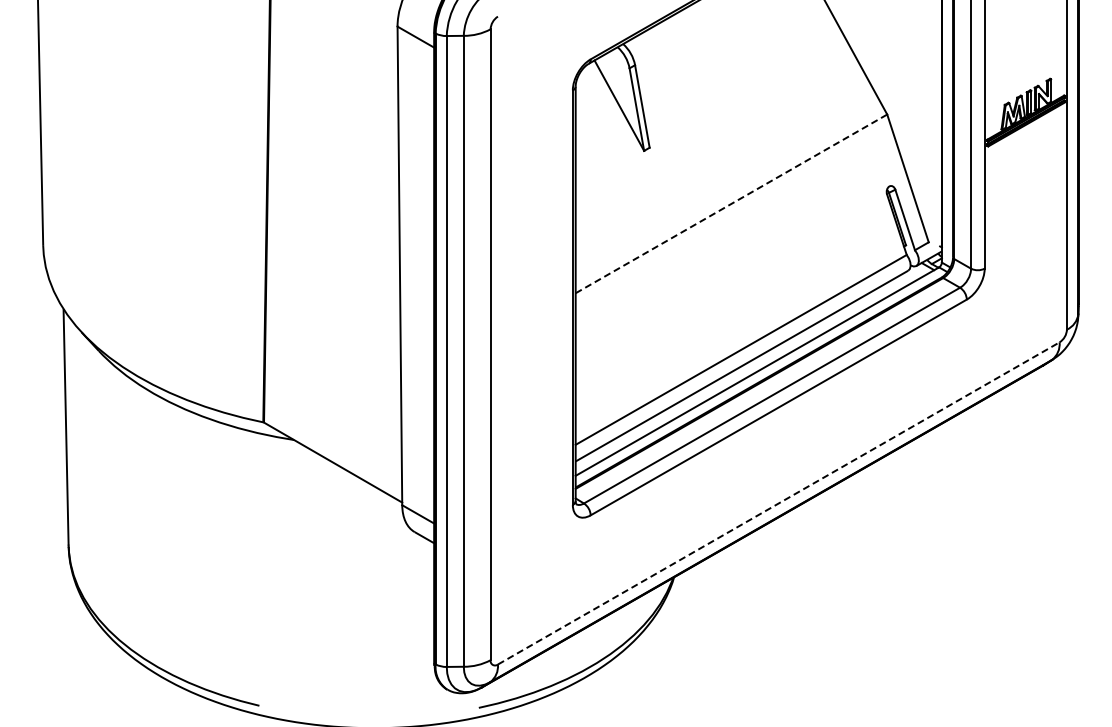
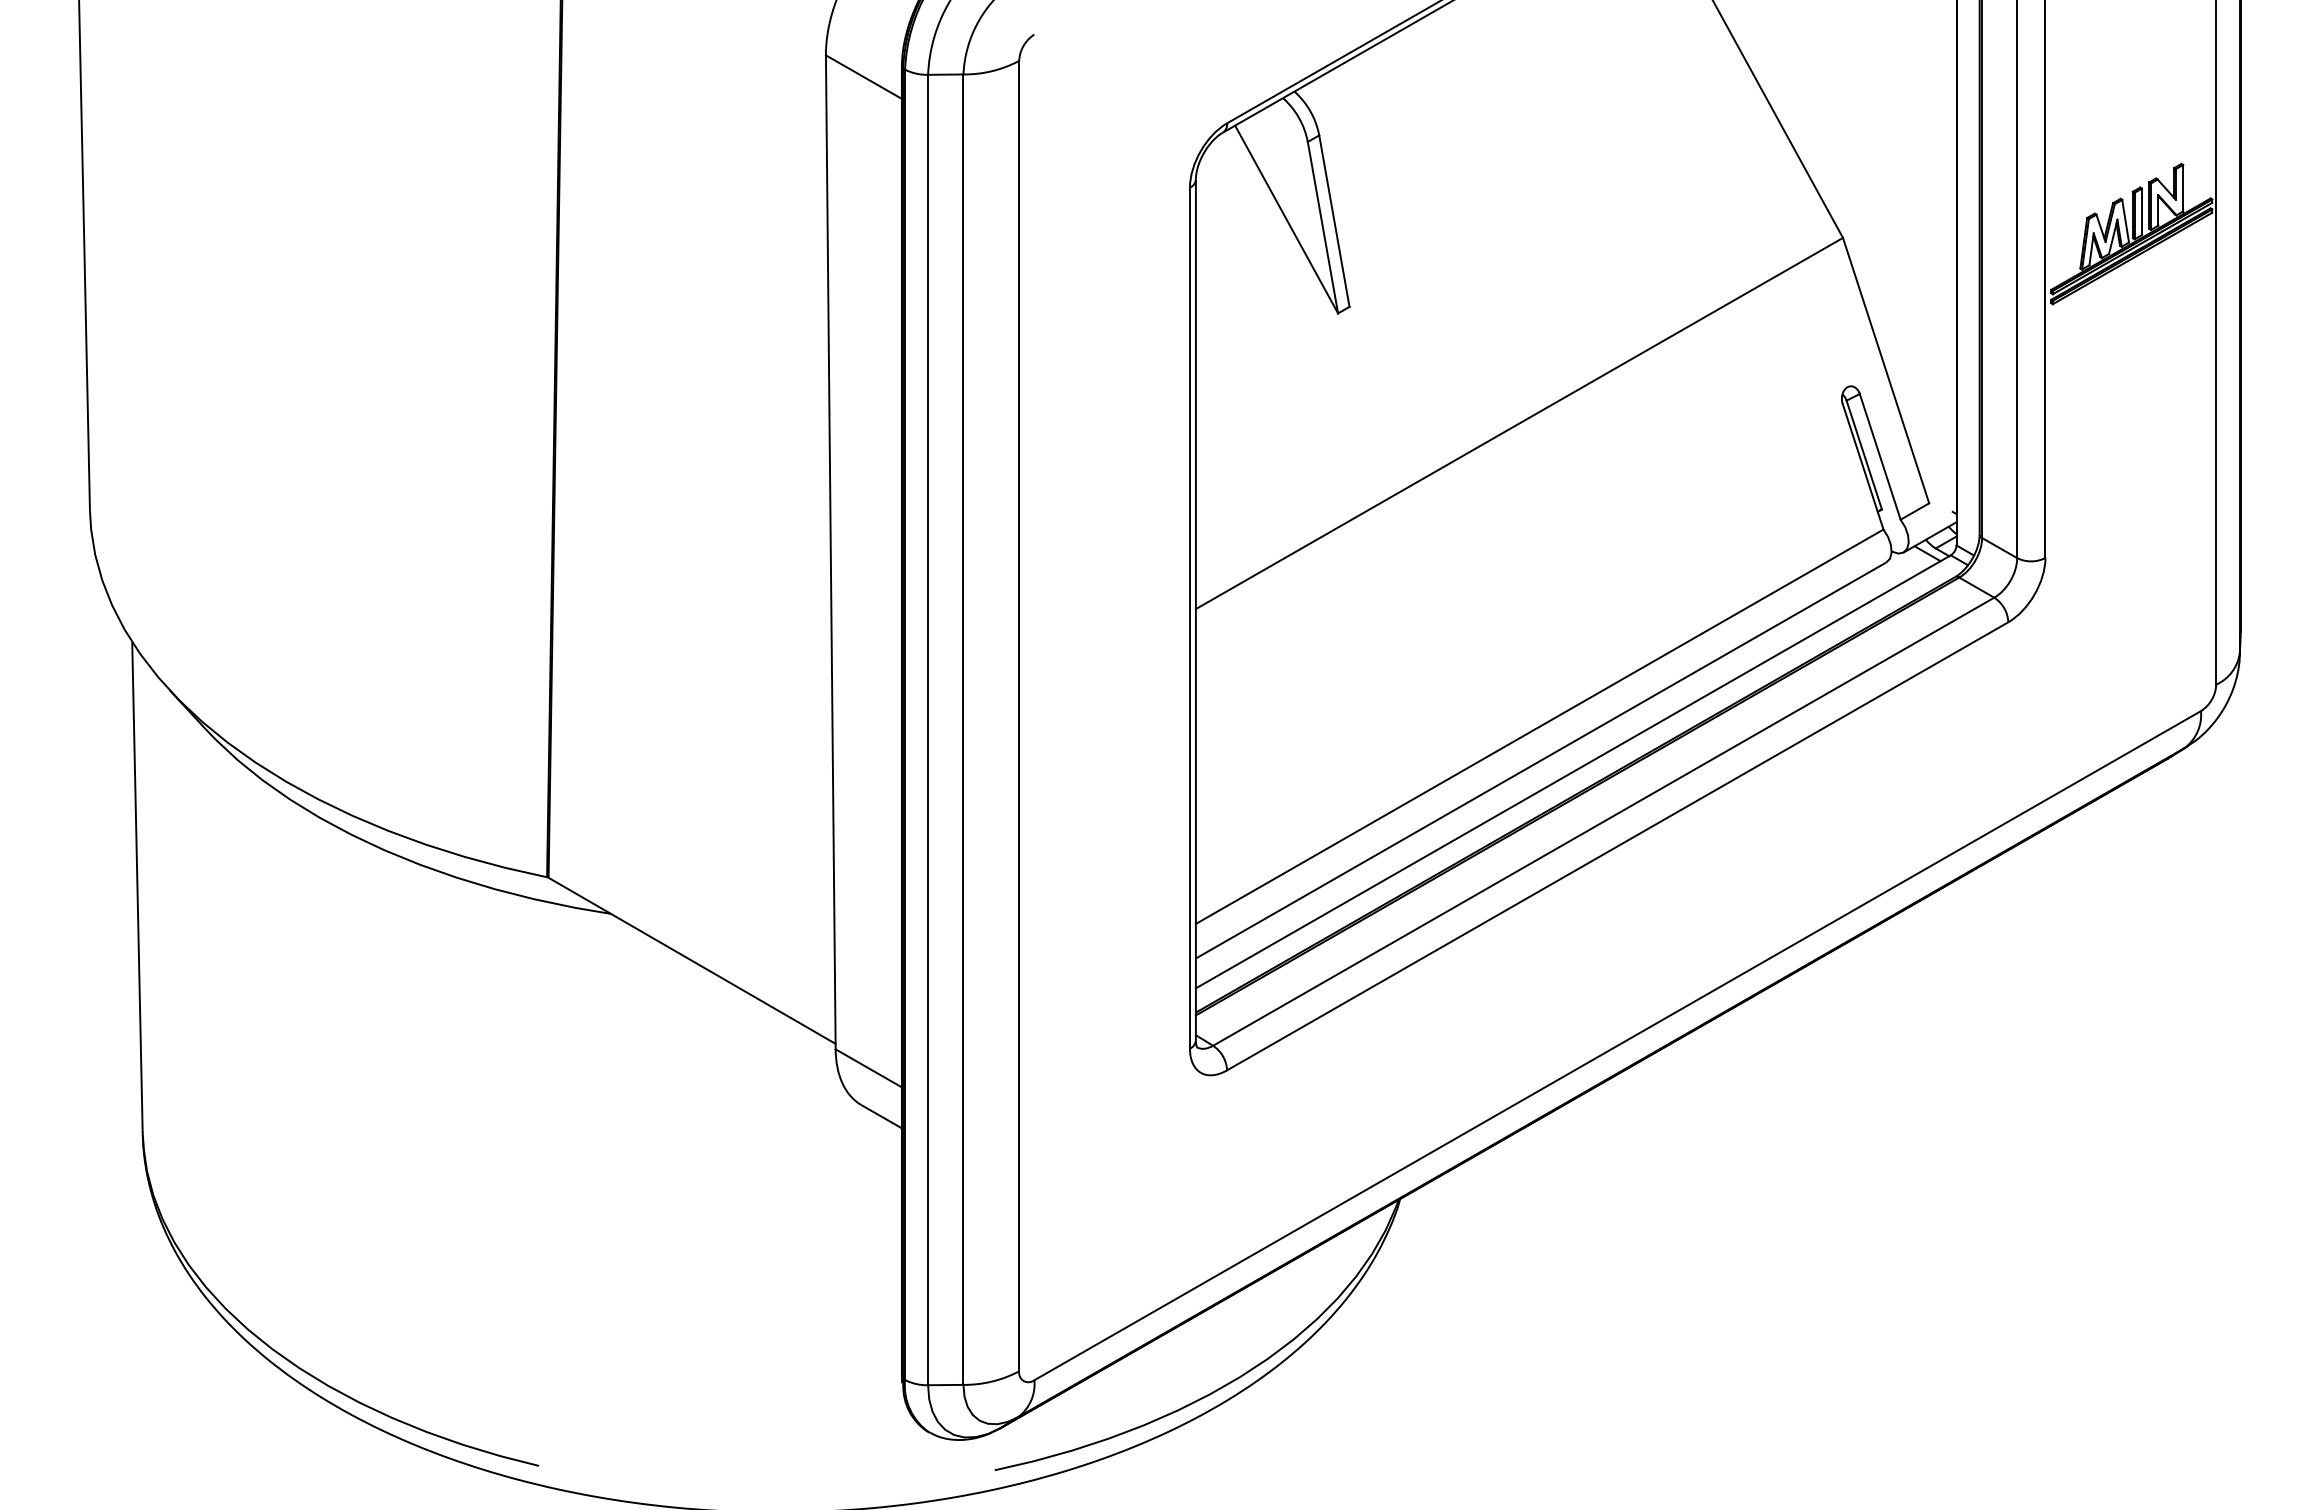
line: (731, 203) -> (1519, 422), dashed -> solid
line: (778, 503) -> (1617, 1045), dashed -> solid

